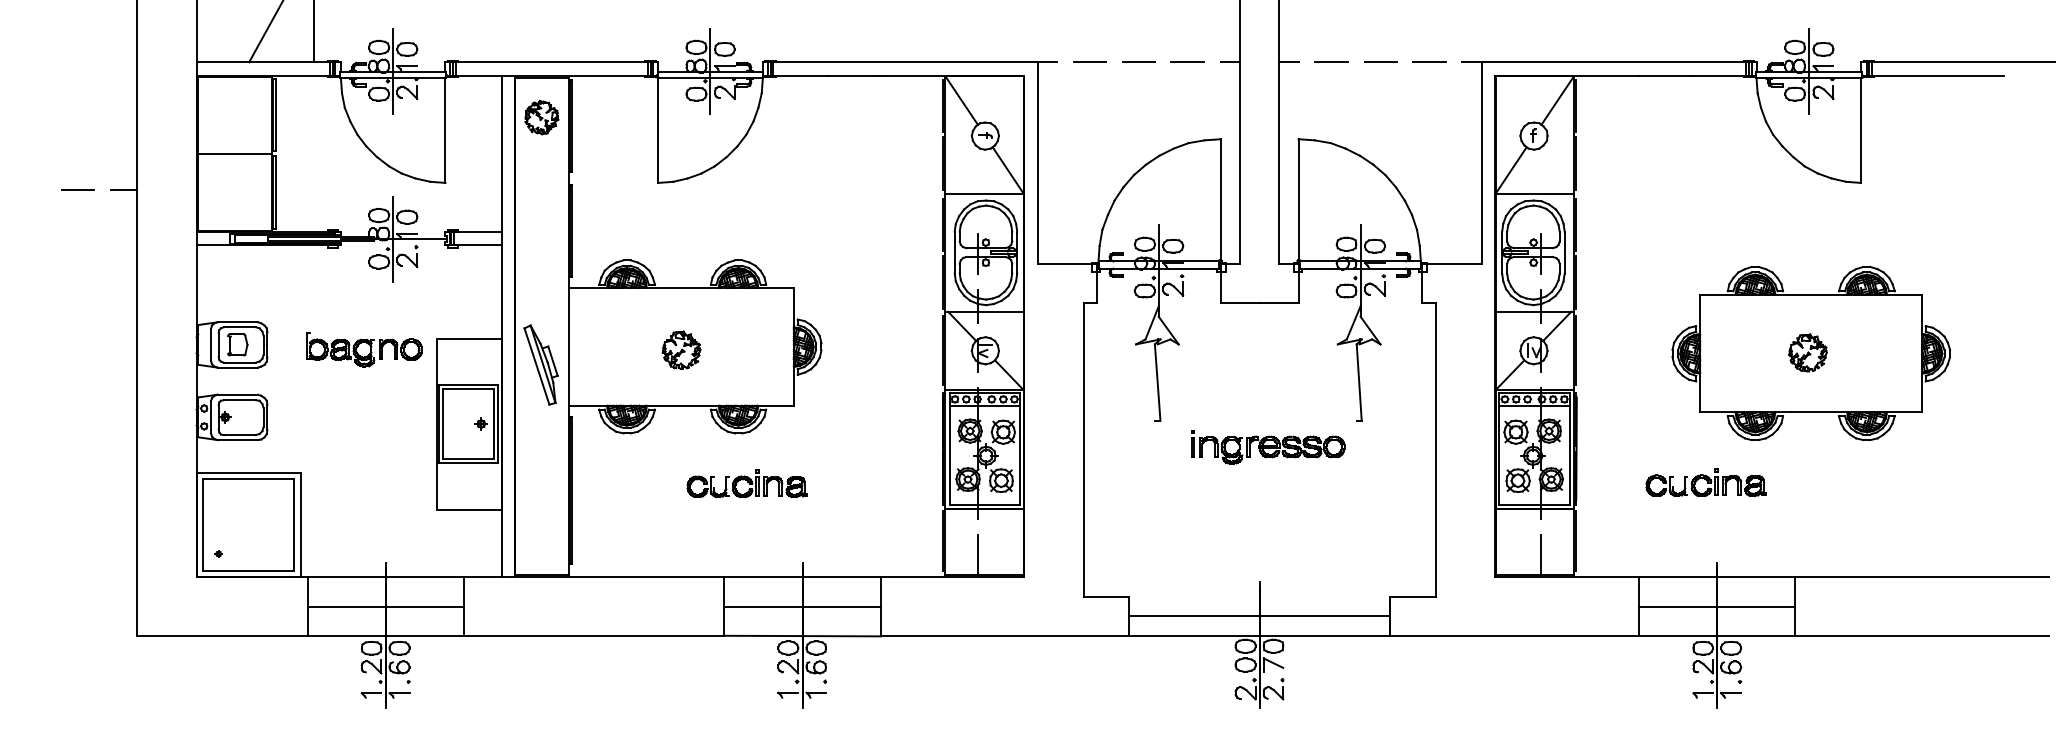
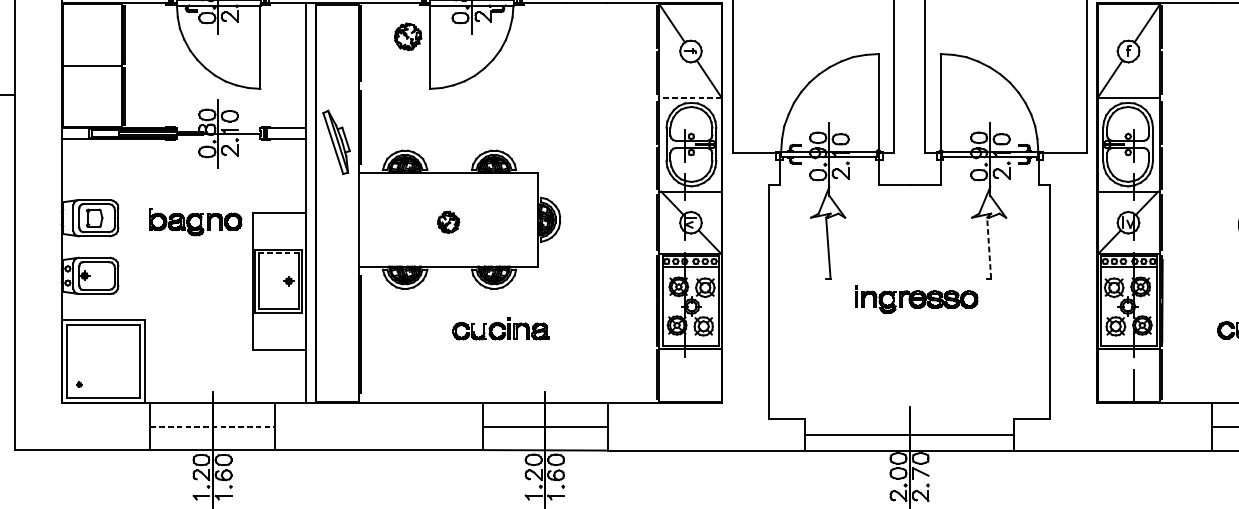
part: (541, 117) -> (407, 36), moved
line: (984, 193) -> (690, 97), solid -> dashed
part: (681, 349) -> (448, 221), size x0.7
part: (540, 364) -> (336, 141), moved
line: (1359, 382) -> (989, 248), solid -> dashed
line: (468, 389) -> (278, 253), solid -> dashed
line: (977, 554) -> (684, 385), removed
line: (386, 606) -> (213, 426), solid -> dashed

